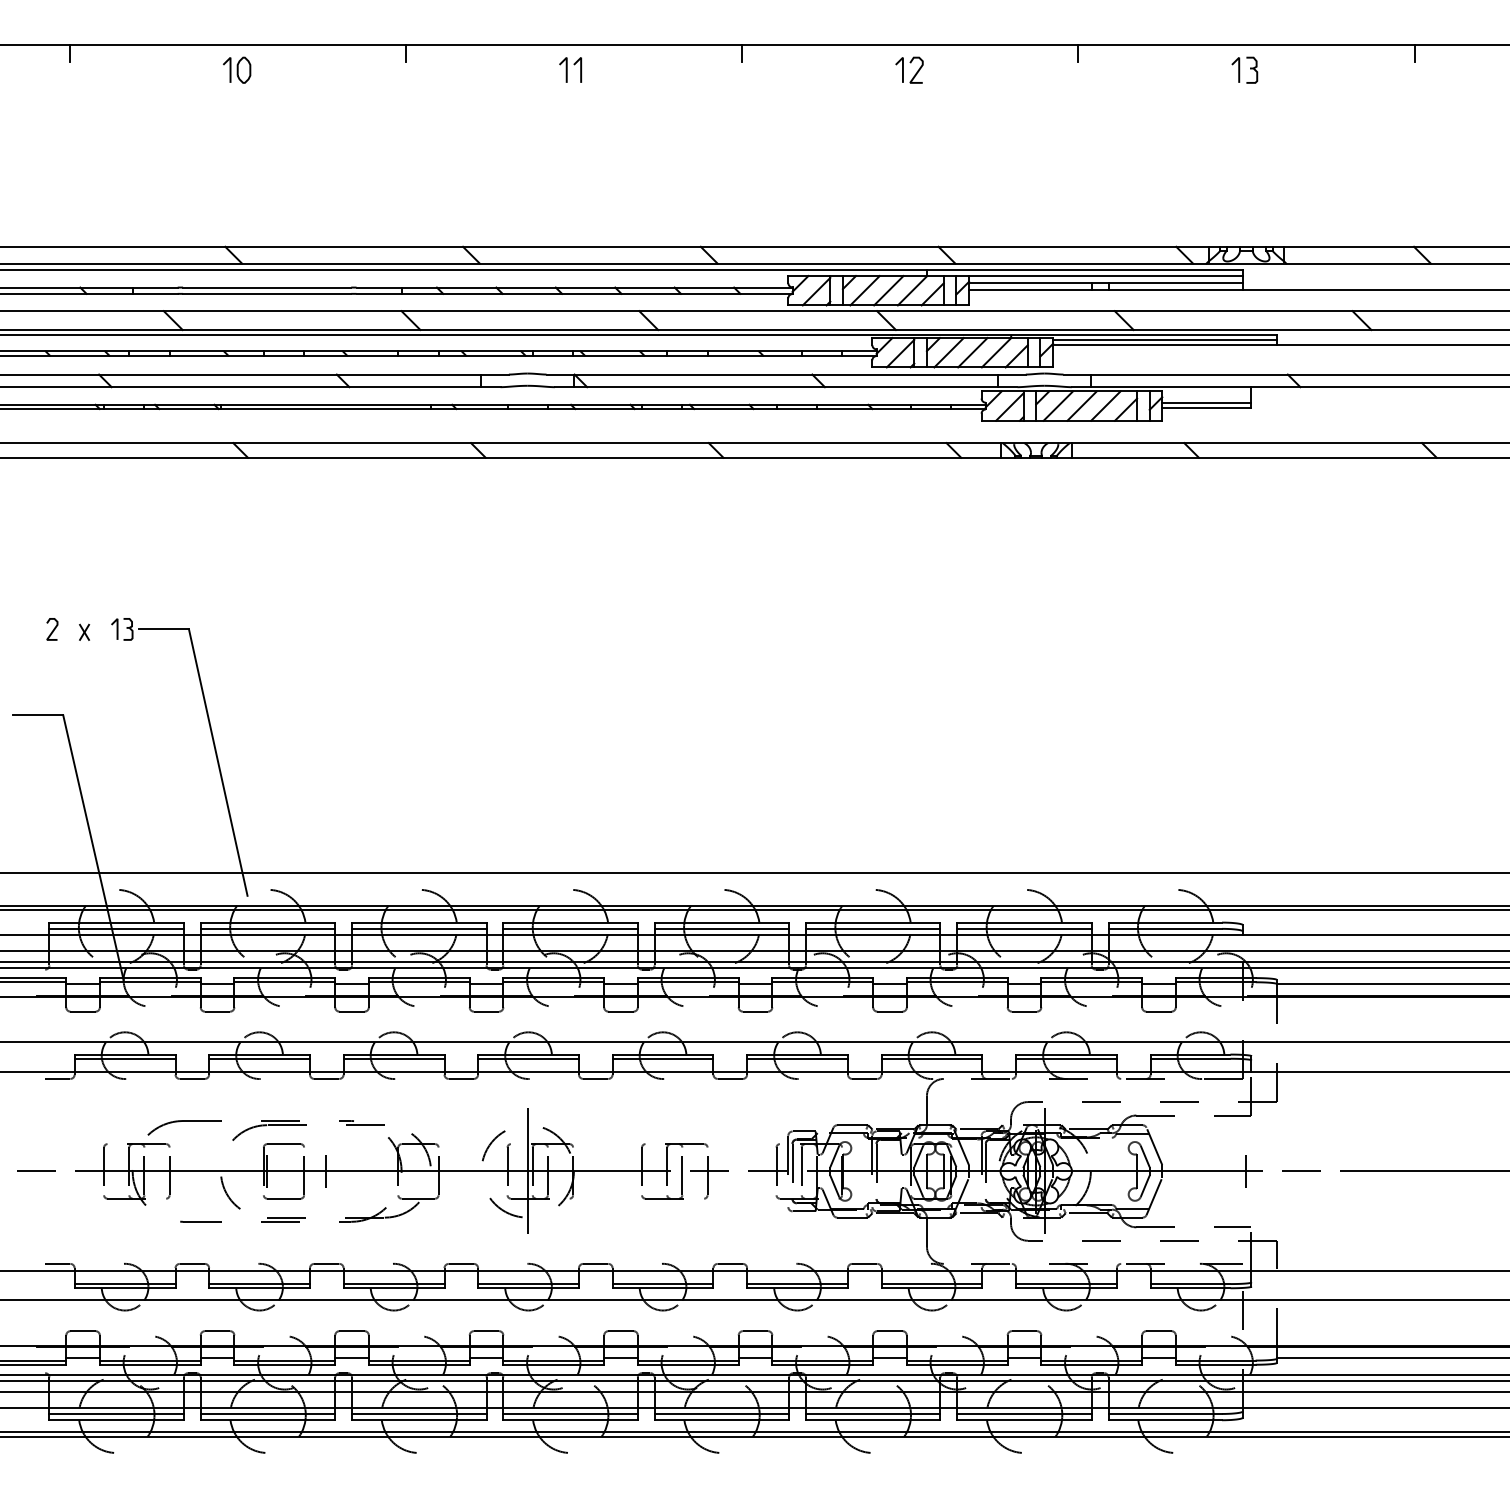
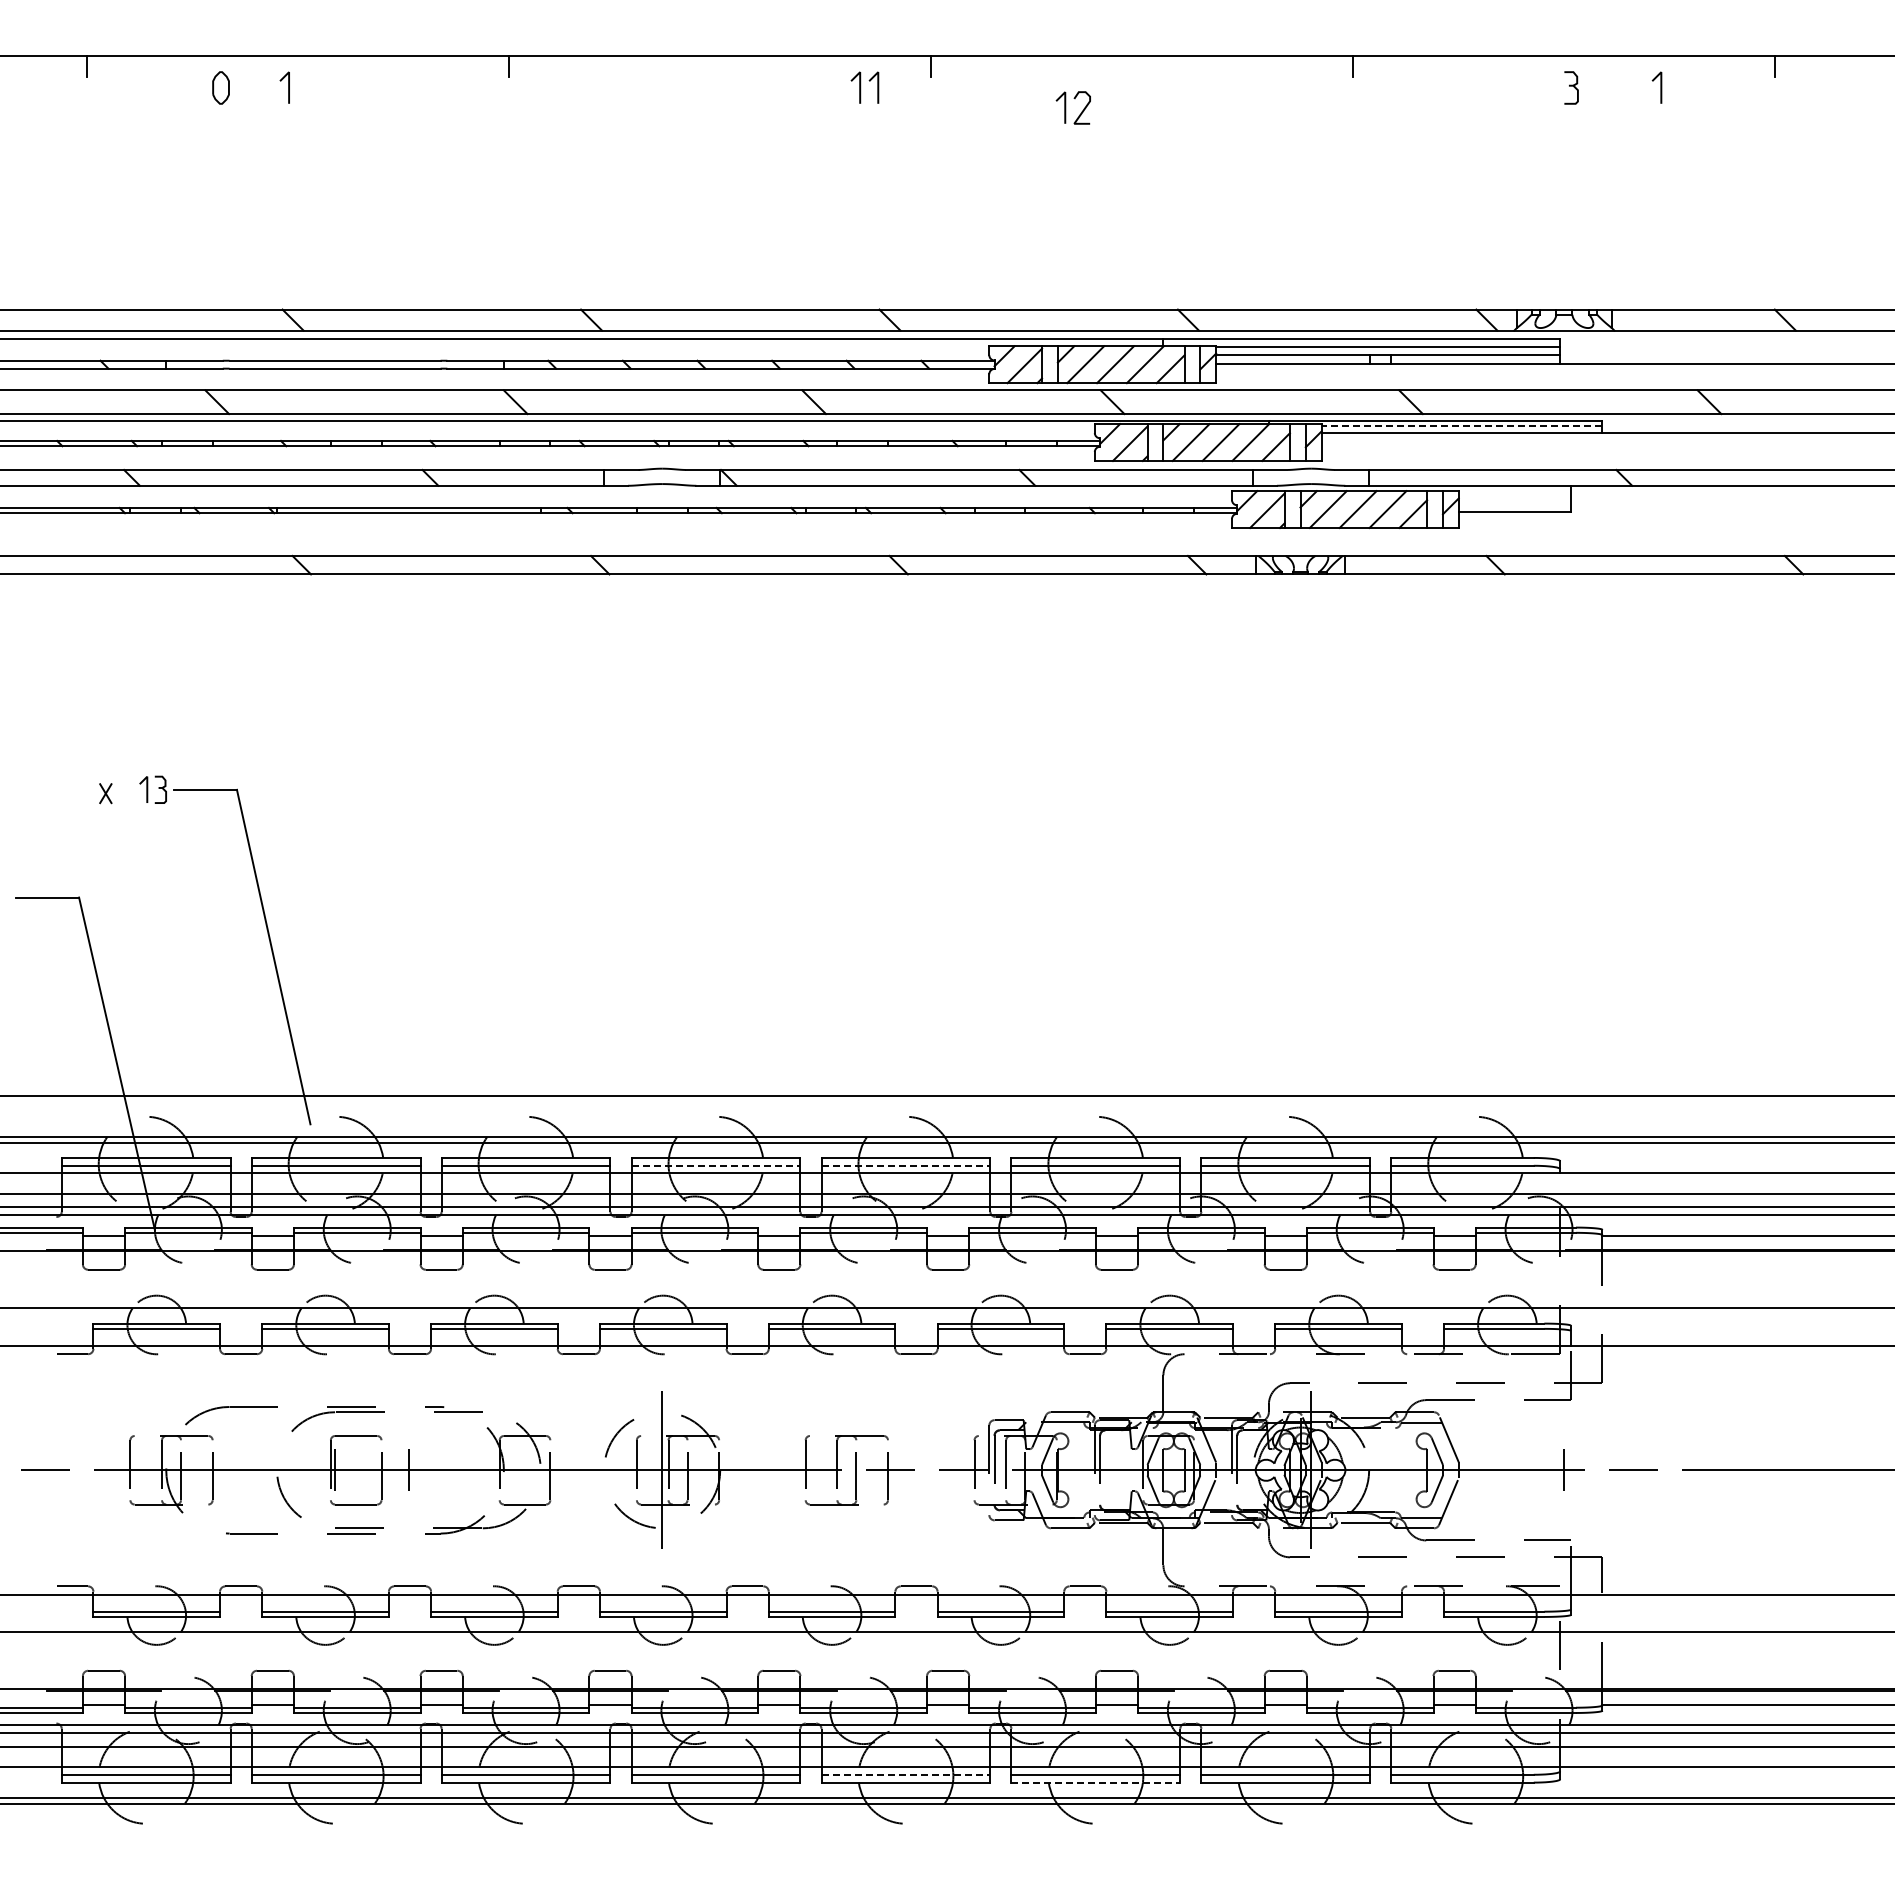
part: (243, 69) -> (220, 87), moved
part: (570, 69) -> (864, 87), moved
part: (908, 69) -> (1072, 107), moved
line: (1238, 69) -> (1660, 87), moved
line: (1164, 339) -> (1461, 426), solid -> dashed
line: (1206, 402) -> (1514, 505), removed
curve: (53, 629) -> (66, 790), removed
line: (570, 928) -> (716, 1165), solid -> dashed
line: (722, 928) -> (906, 1165), solid -> dashed
line: (722, 1413) -> (906, 1774), solid -> dashed
line: (873, 1420) -> (1096, 1782), solid -> dashed

